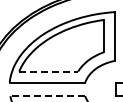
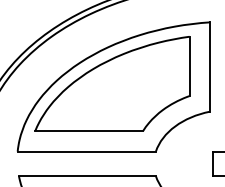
line: (49, 71) -> (90, 131), dashed -> solid
line: (47, 96) -> (86, 176), dashed -> solid

